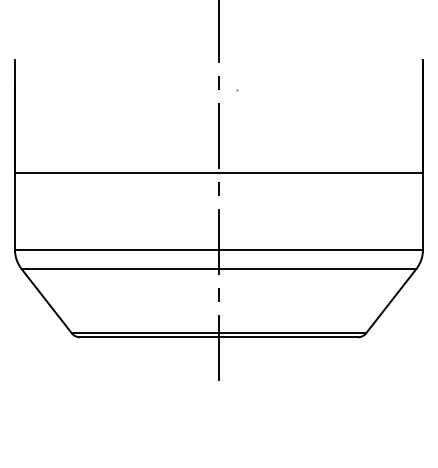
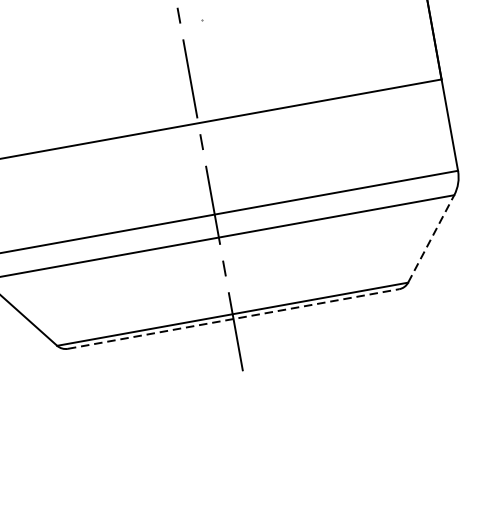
line: (391, 301) -> (431, 239), solid -> dashed
line: (219, 337) -> (234, 319), solid -> dashed

